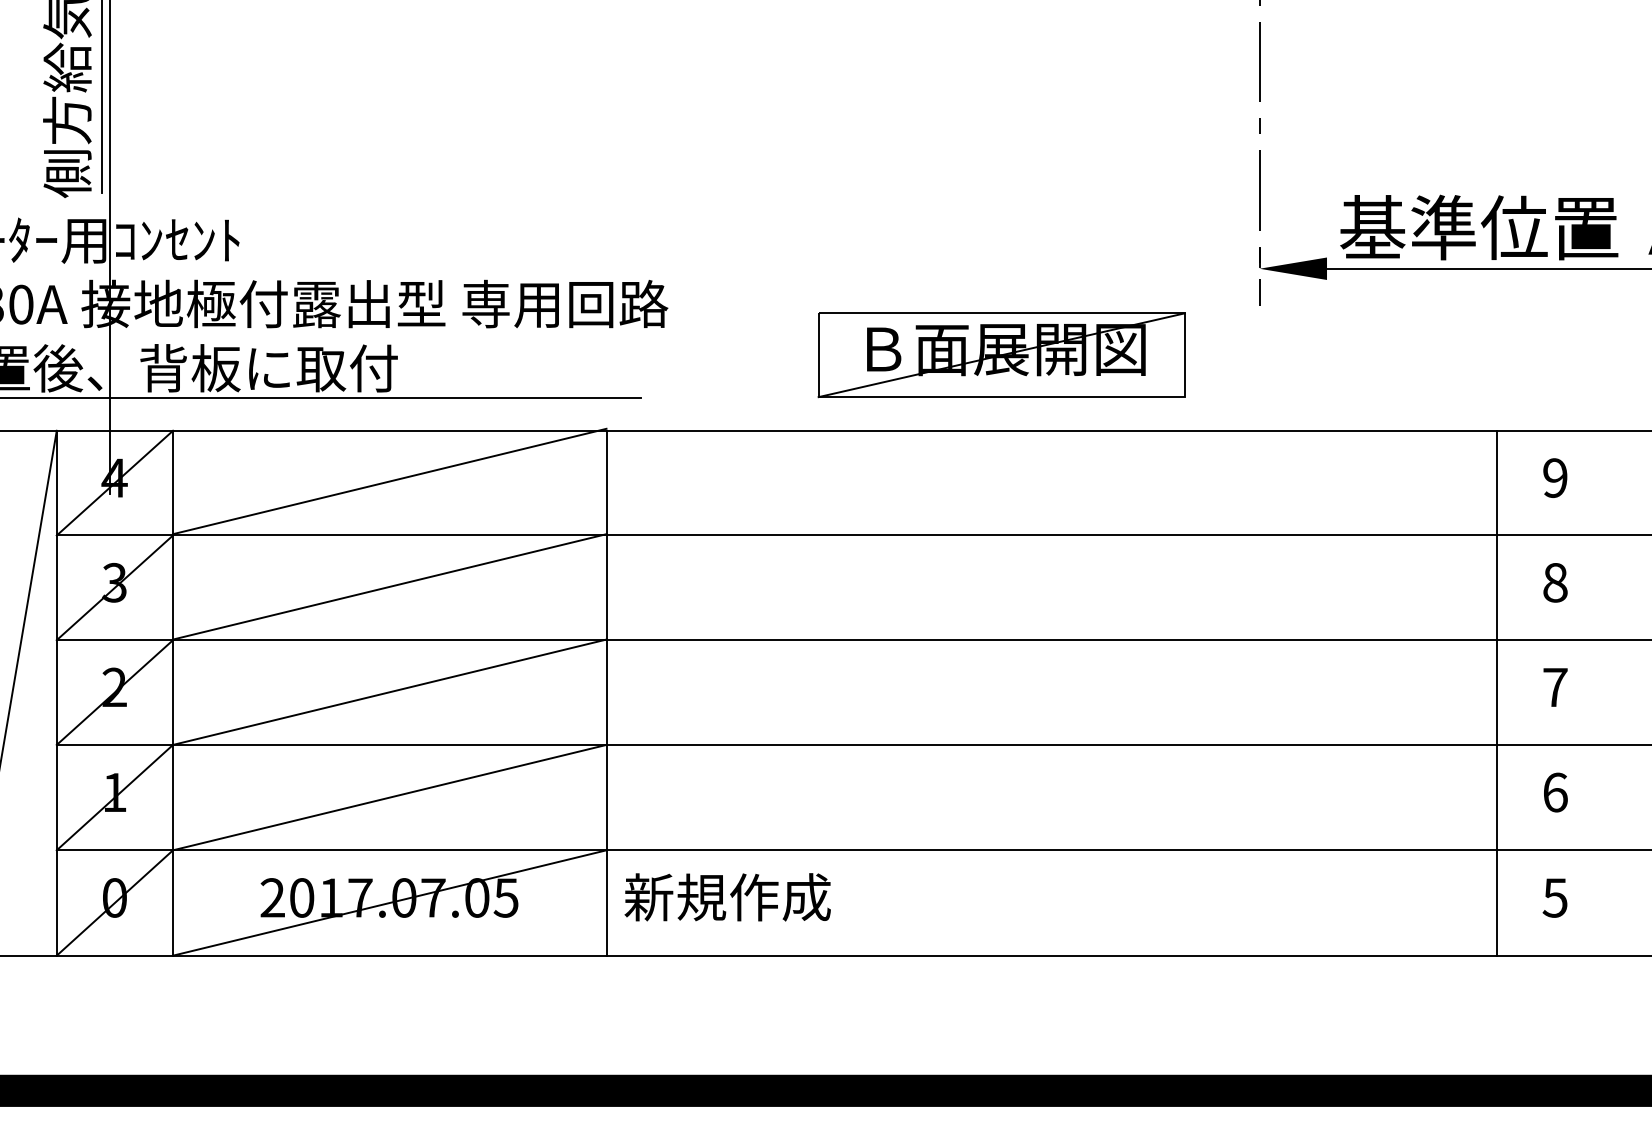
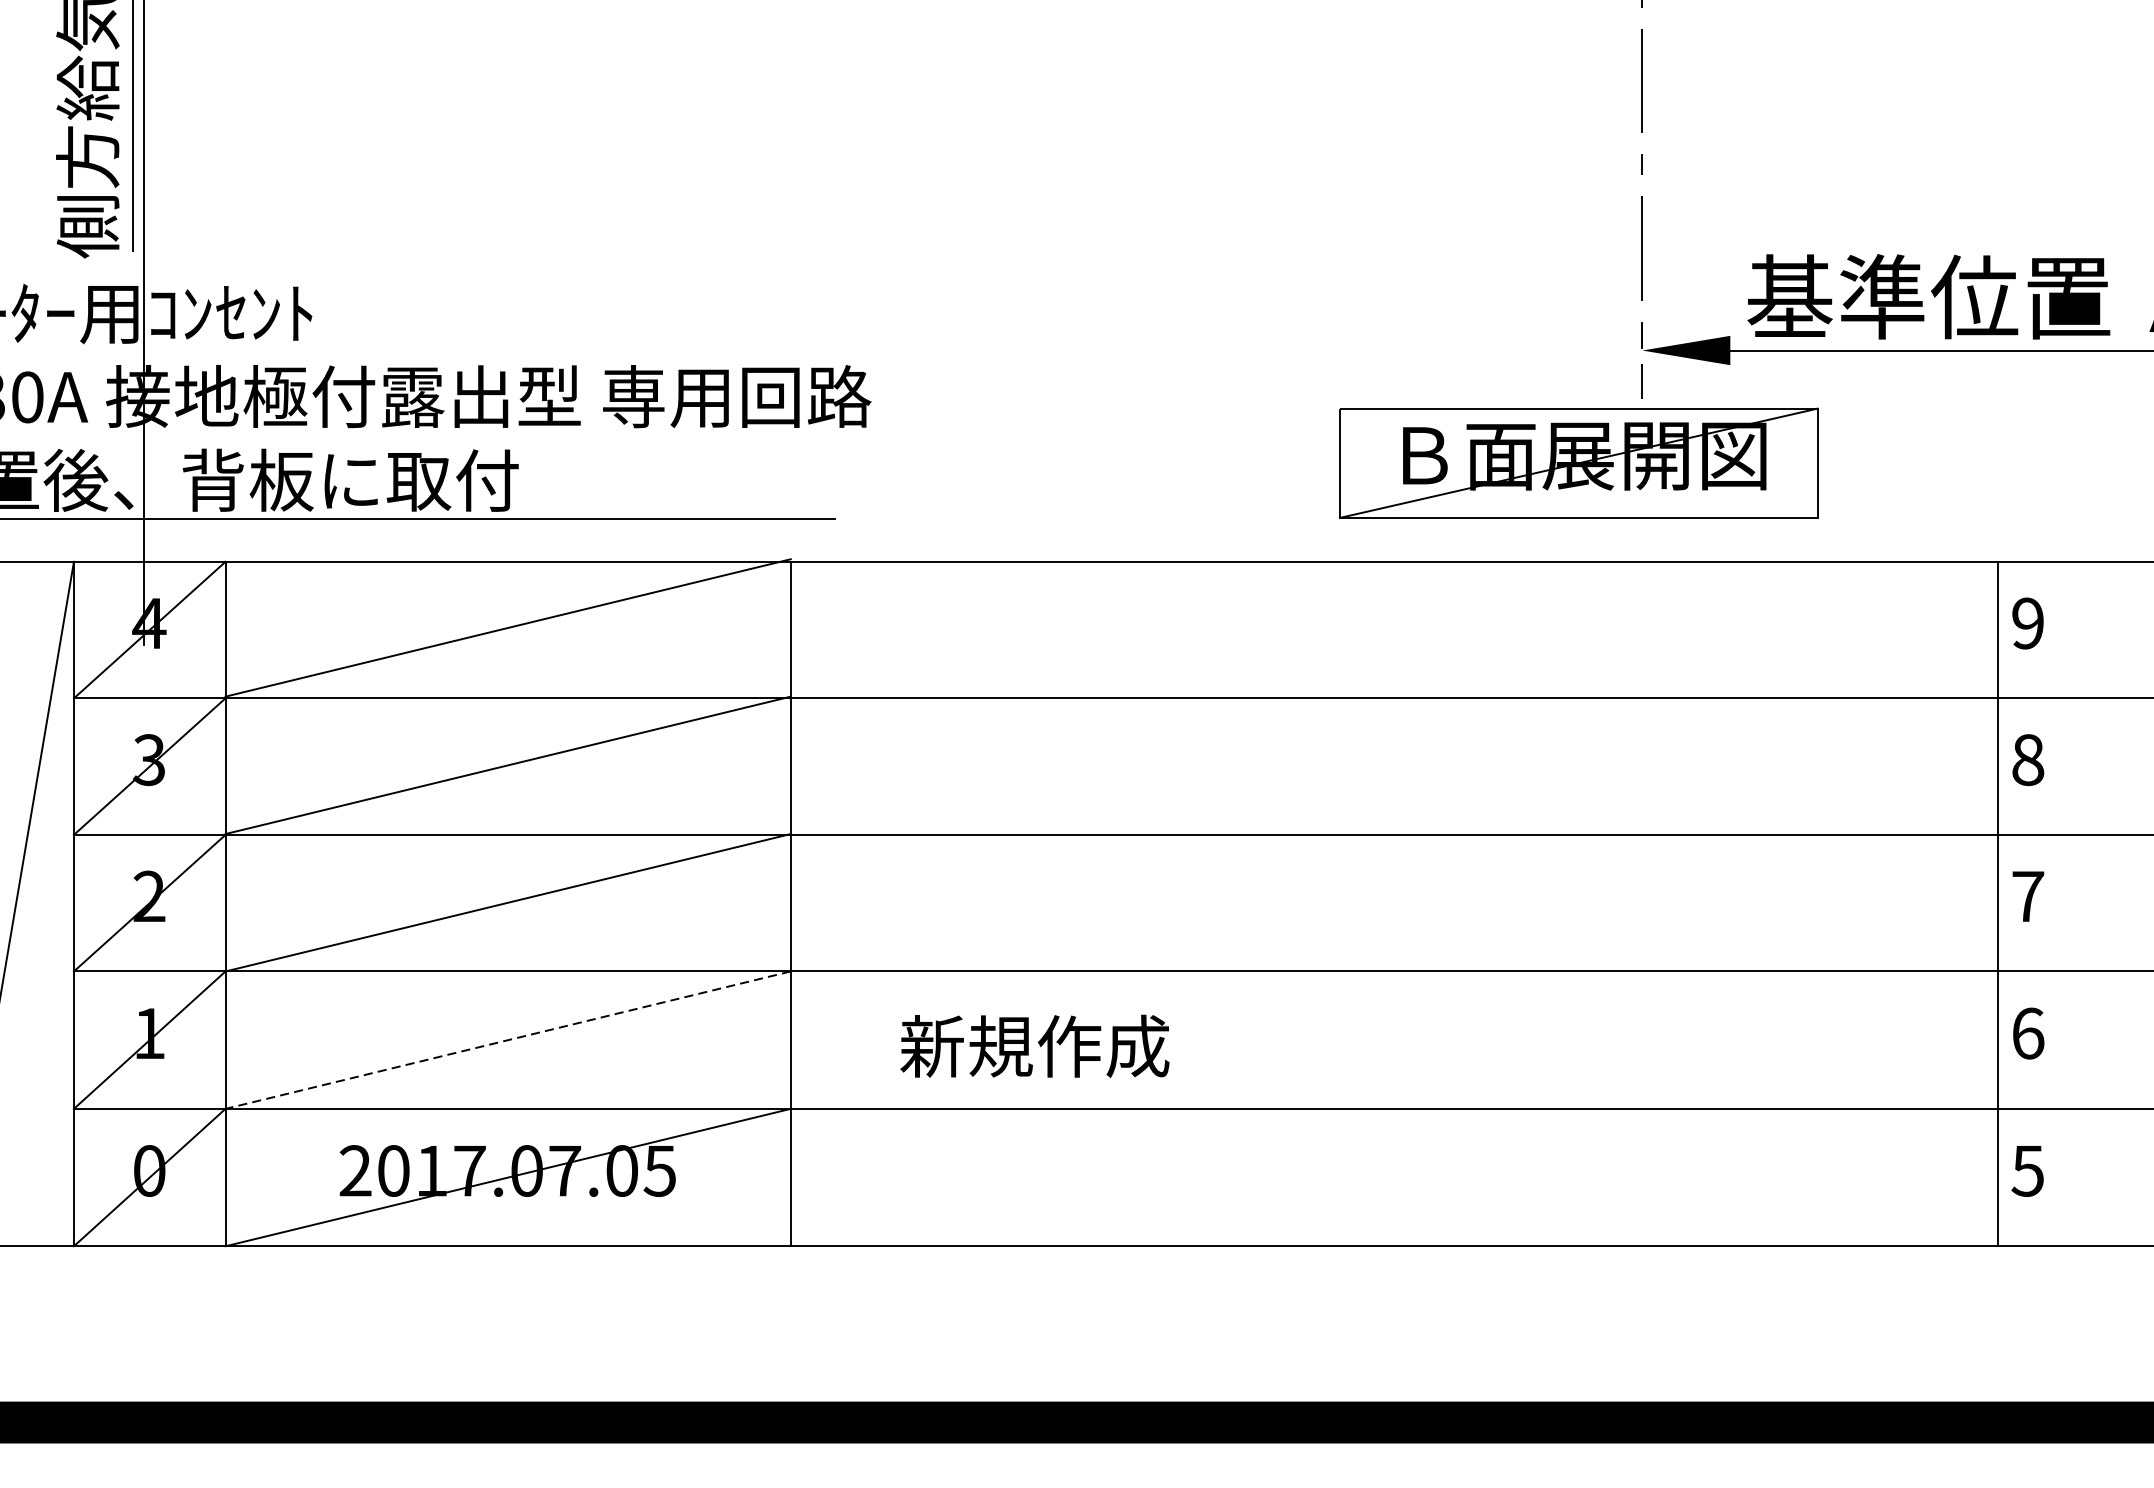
part: (1001, 355) -> (1578, 463), moved
line: (1497, 692) -> (1998, 903), moved
line: (389, 797) -> (507, 1040), solid -> dashed
text: (727, 897) -> (1034, 1046), moved

